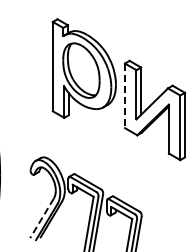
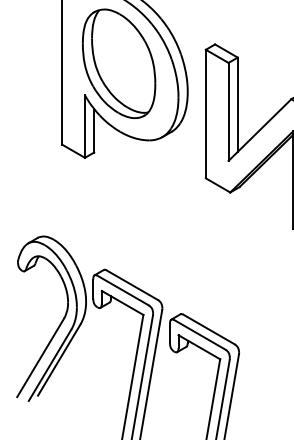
line: (125, 96) -> (206, 115), dashed -> solid
line: (42, 218) -> (41, 358), dashed -> solid

